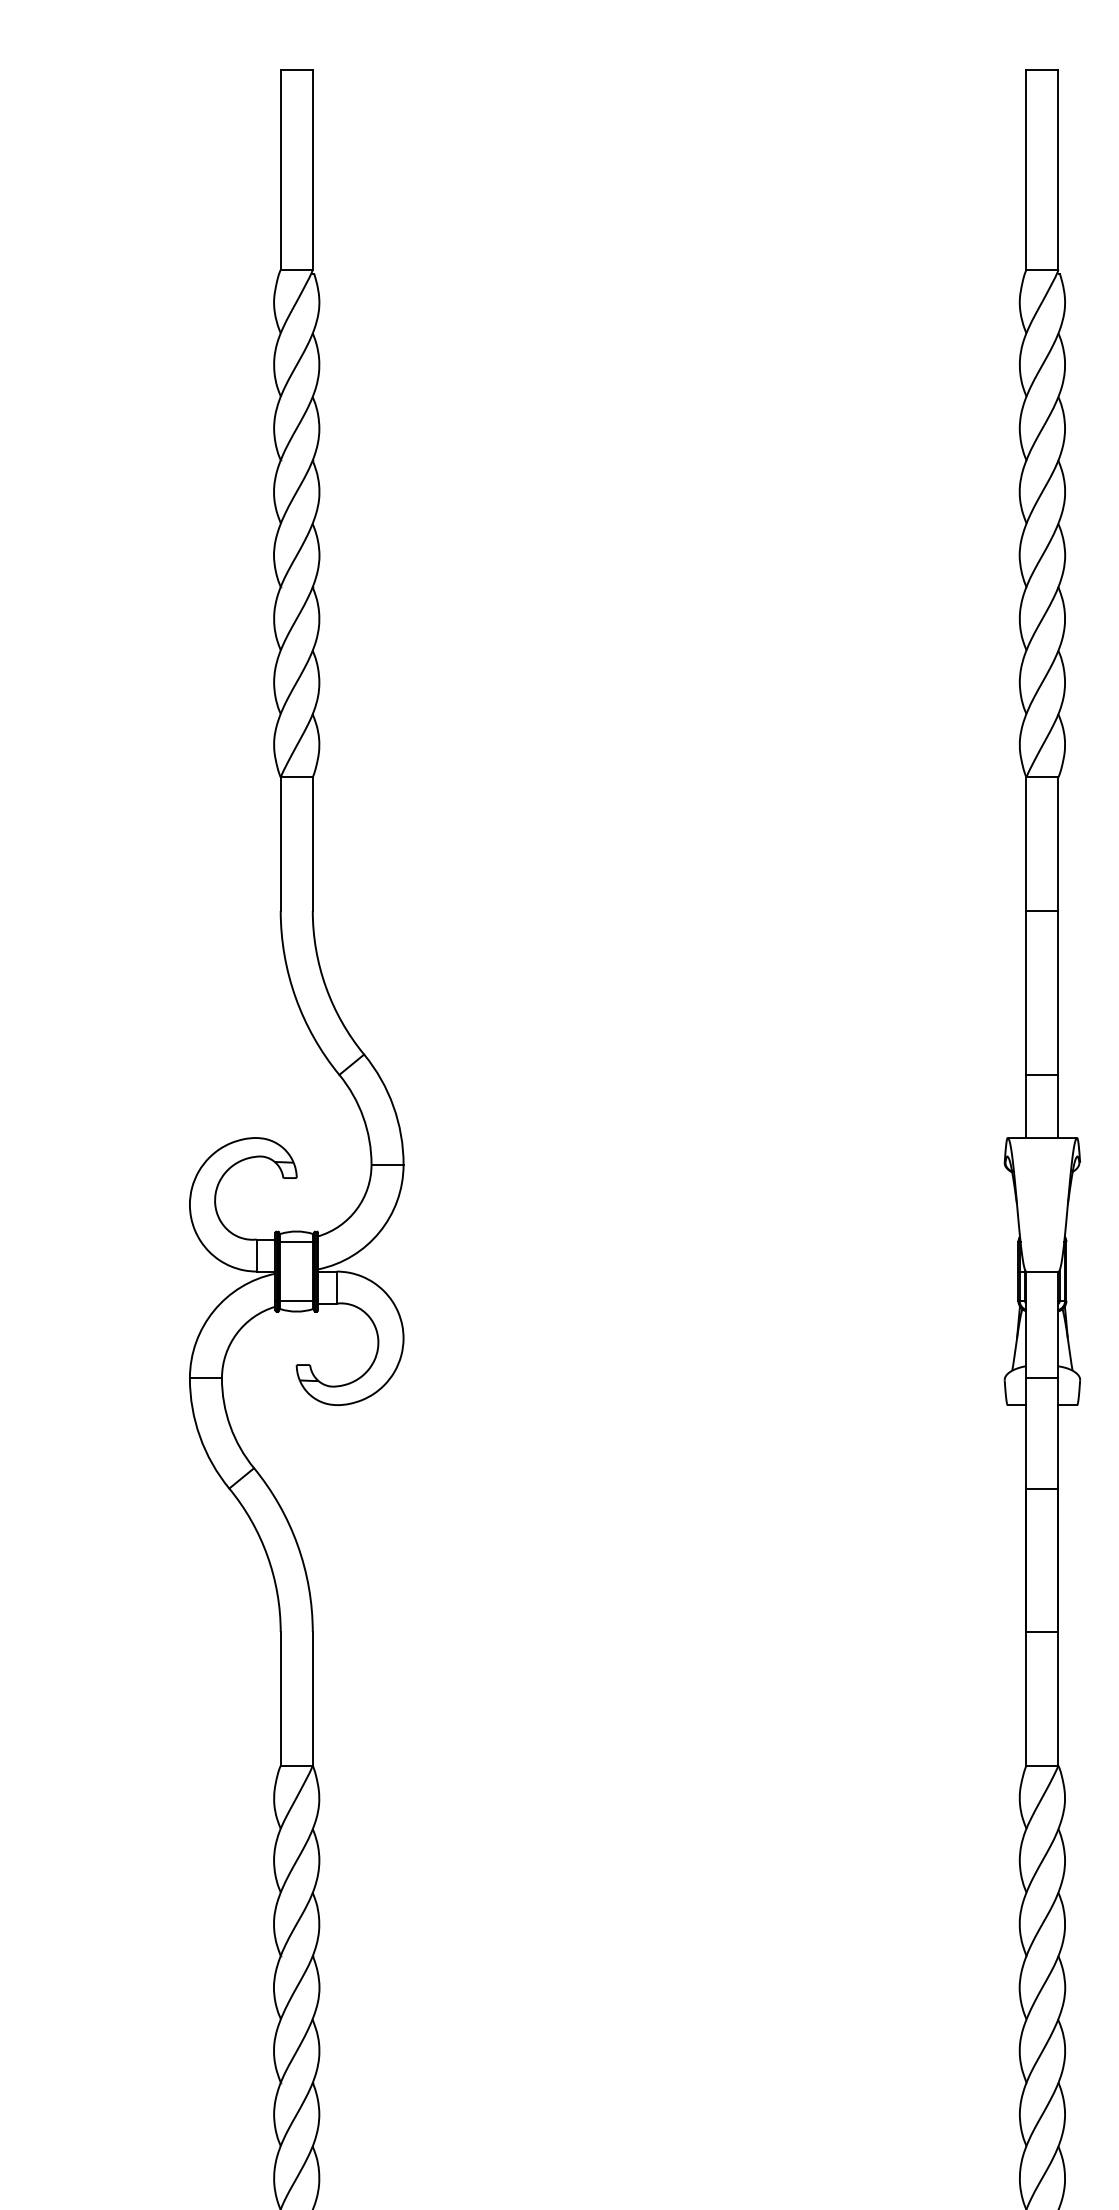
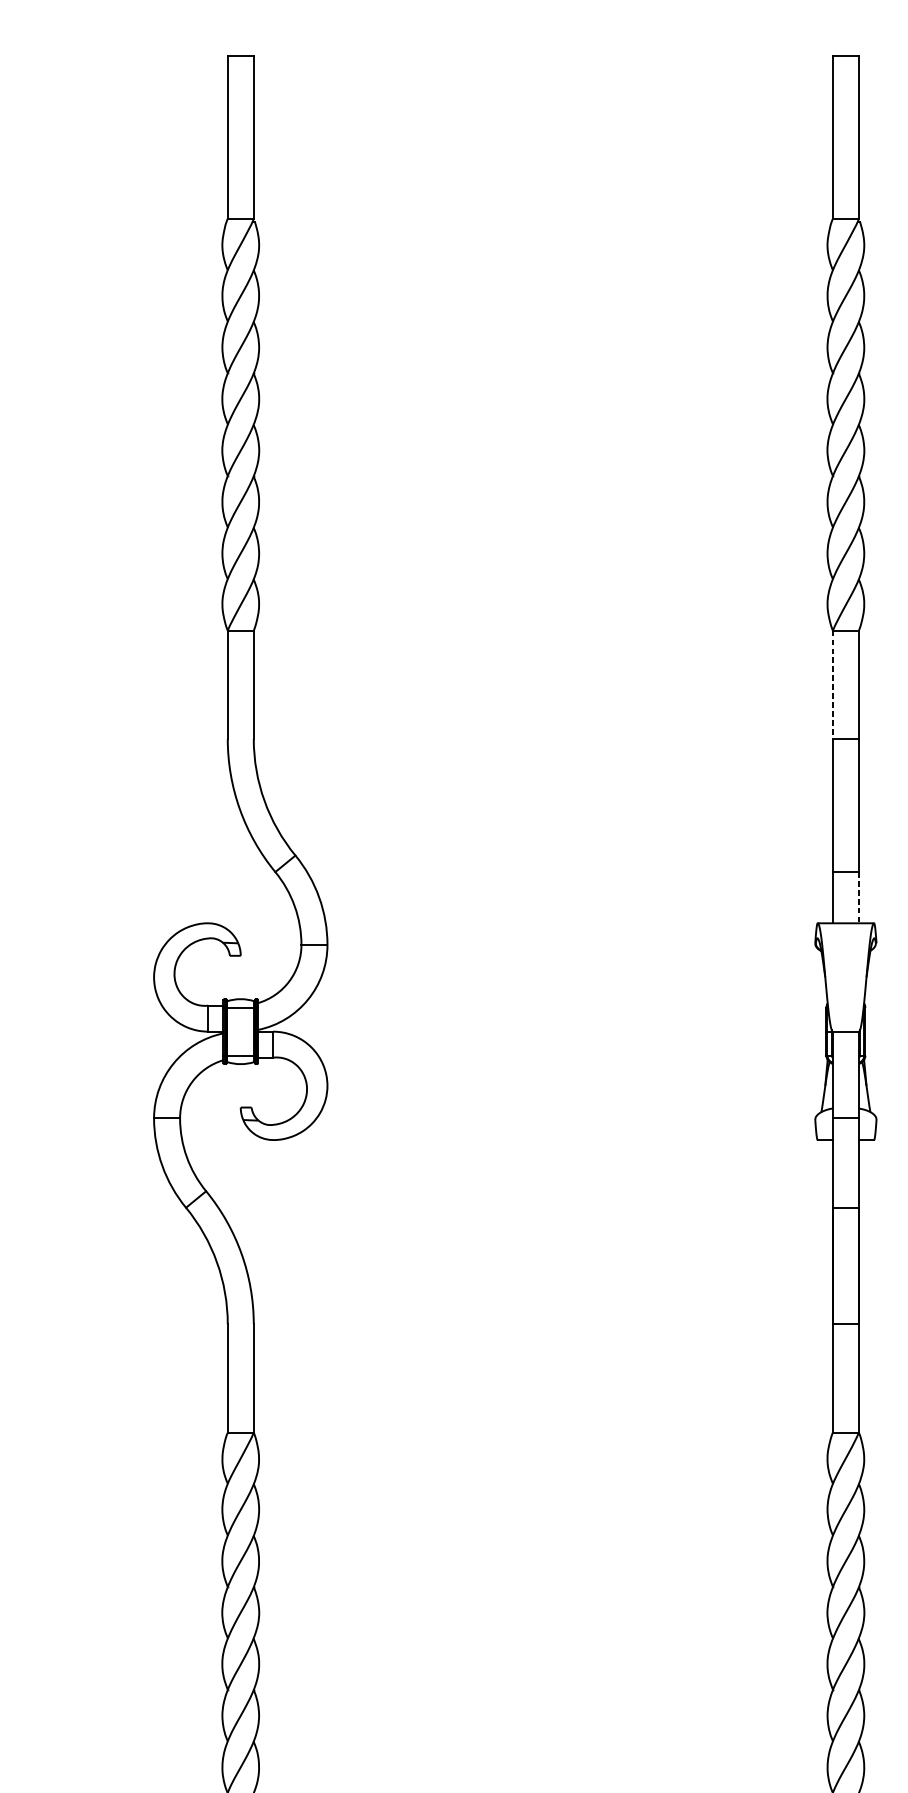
line: (1026, 844) -> (832, 685), solid -> dashed
line: (1058, 1106) -> (858, 897), solid -> dashed

